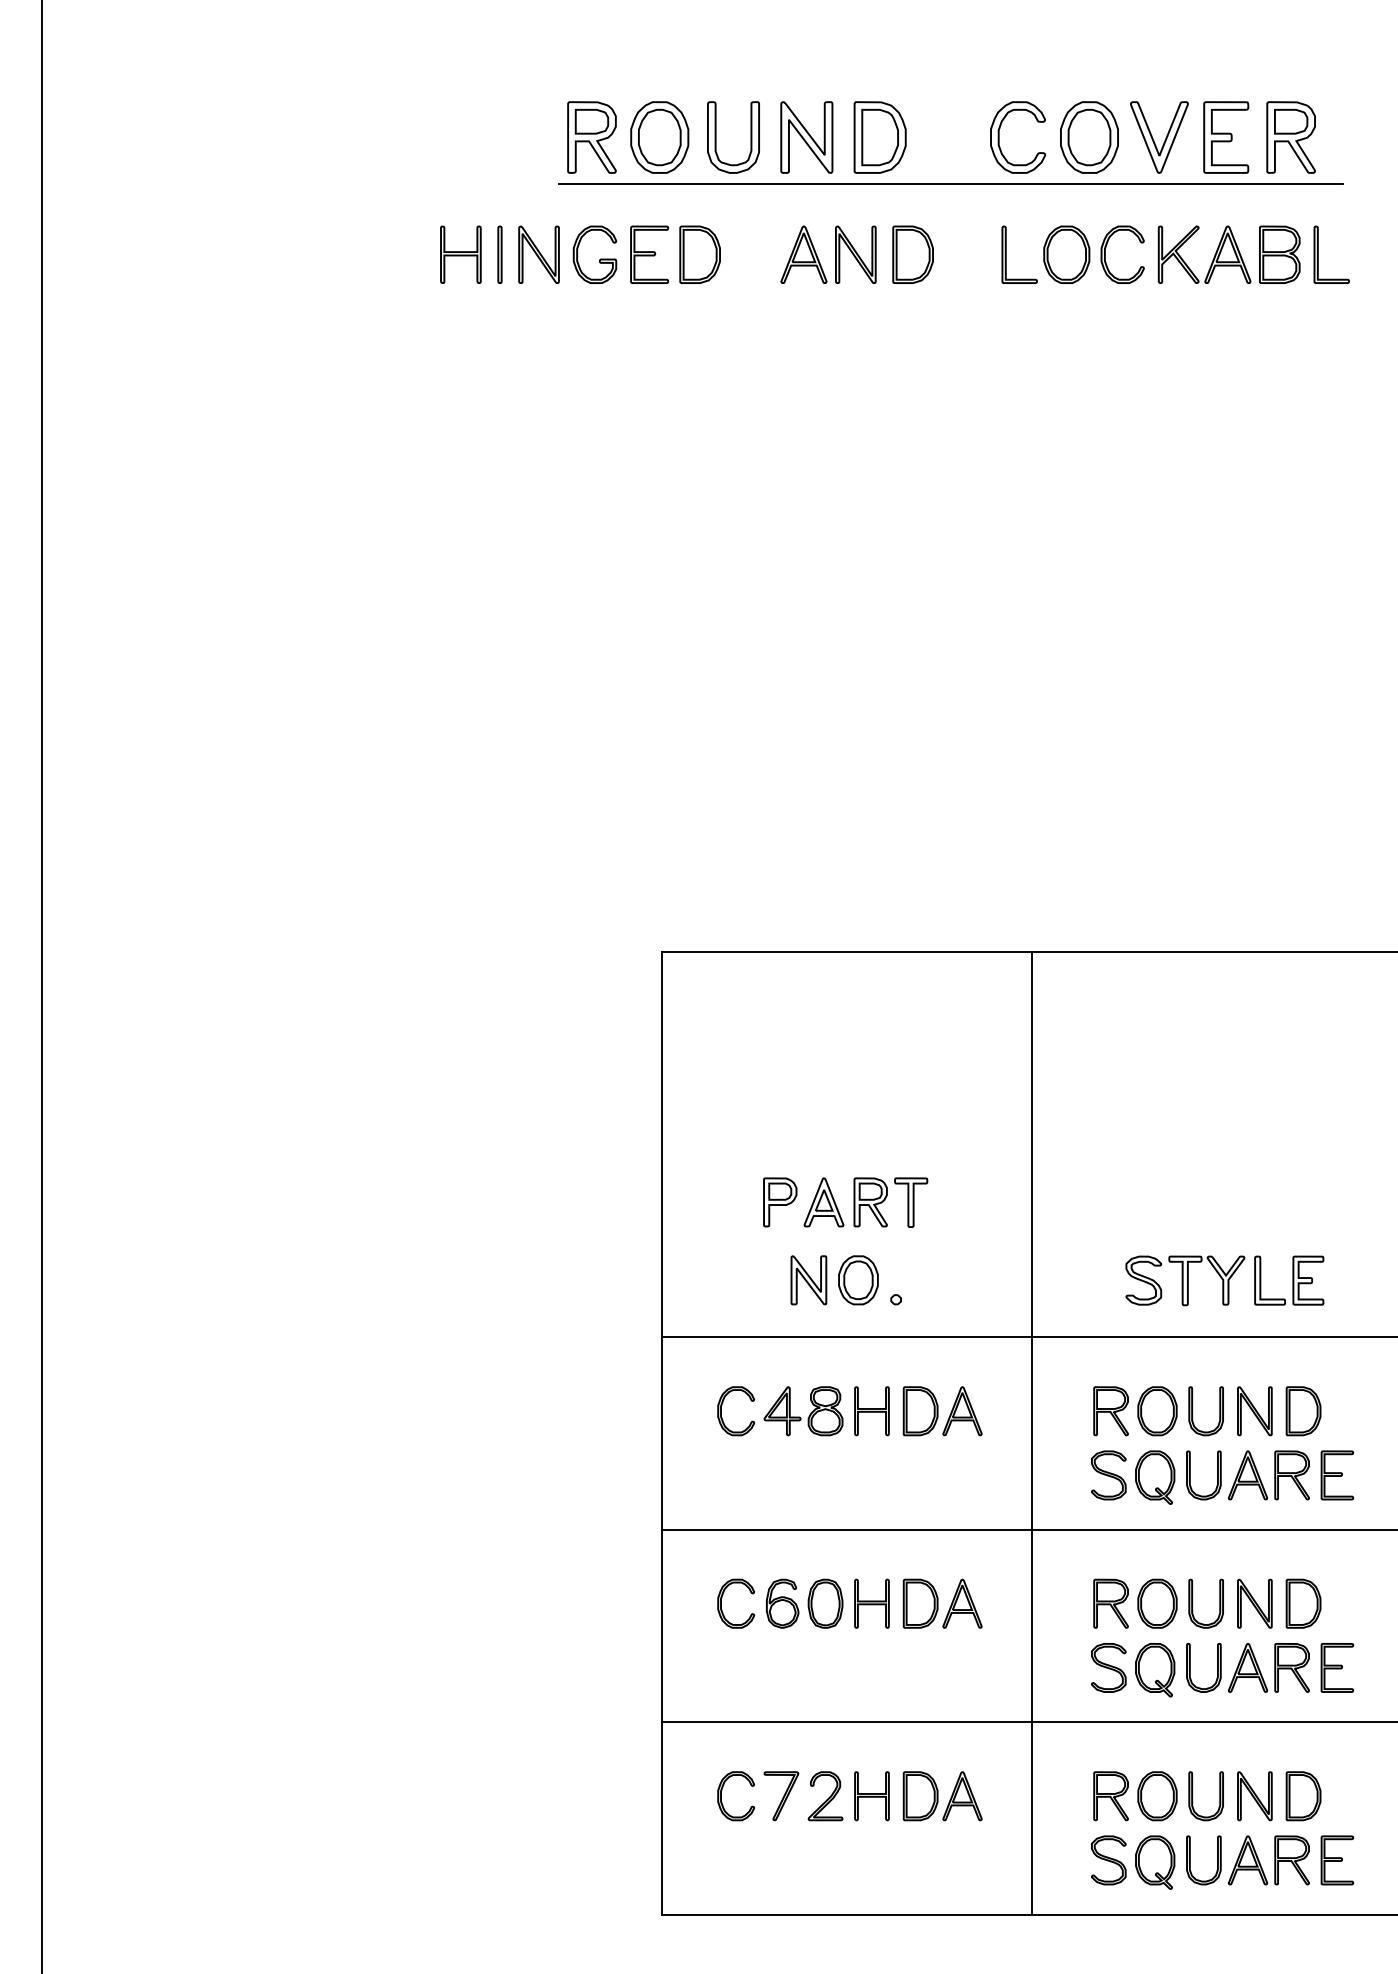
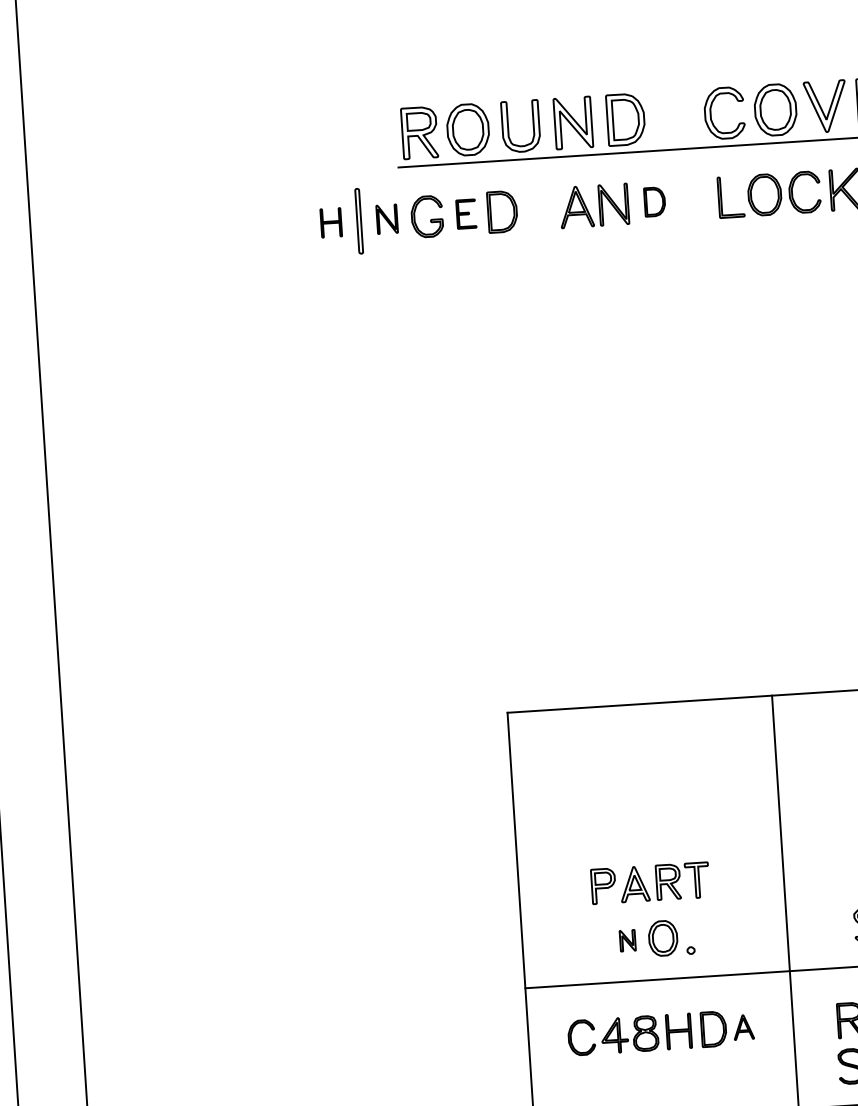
part: (460, 254) -> (330, 222), size x0.7
part: (499, 254) -> (358, 220), size x1.6
part: (538, 254) -> (386, 219), size x0.7
part: (649, 254) -> (466, 214), size x0.7
part: (912, 254) -> (654, 201), size x0.7
part: (808, 1280) -> (627, 940), size x0.6
part: (962, 1411) -> (743, 1027), size x0.7

